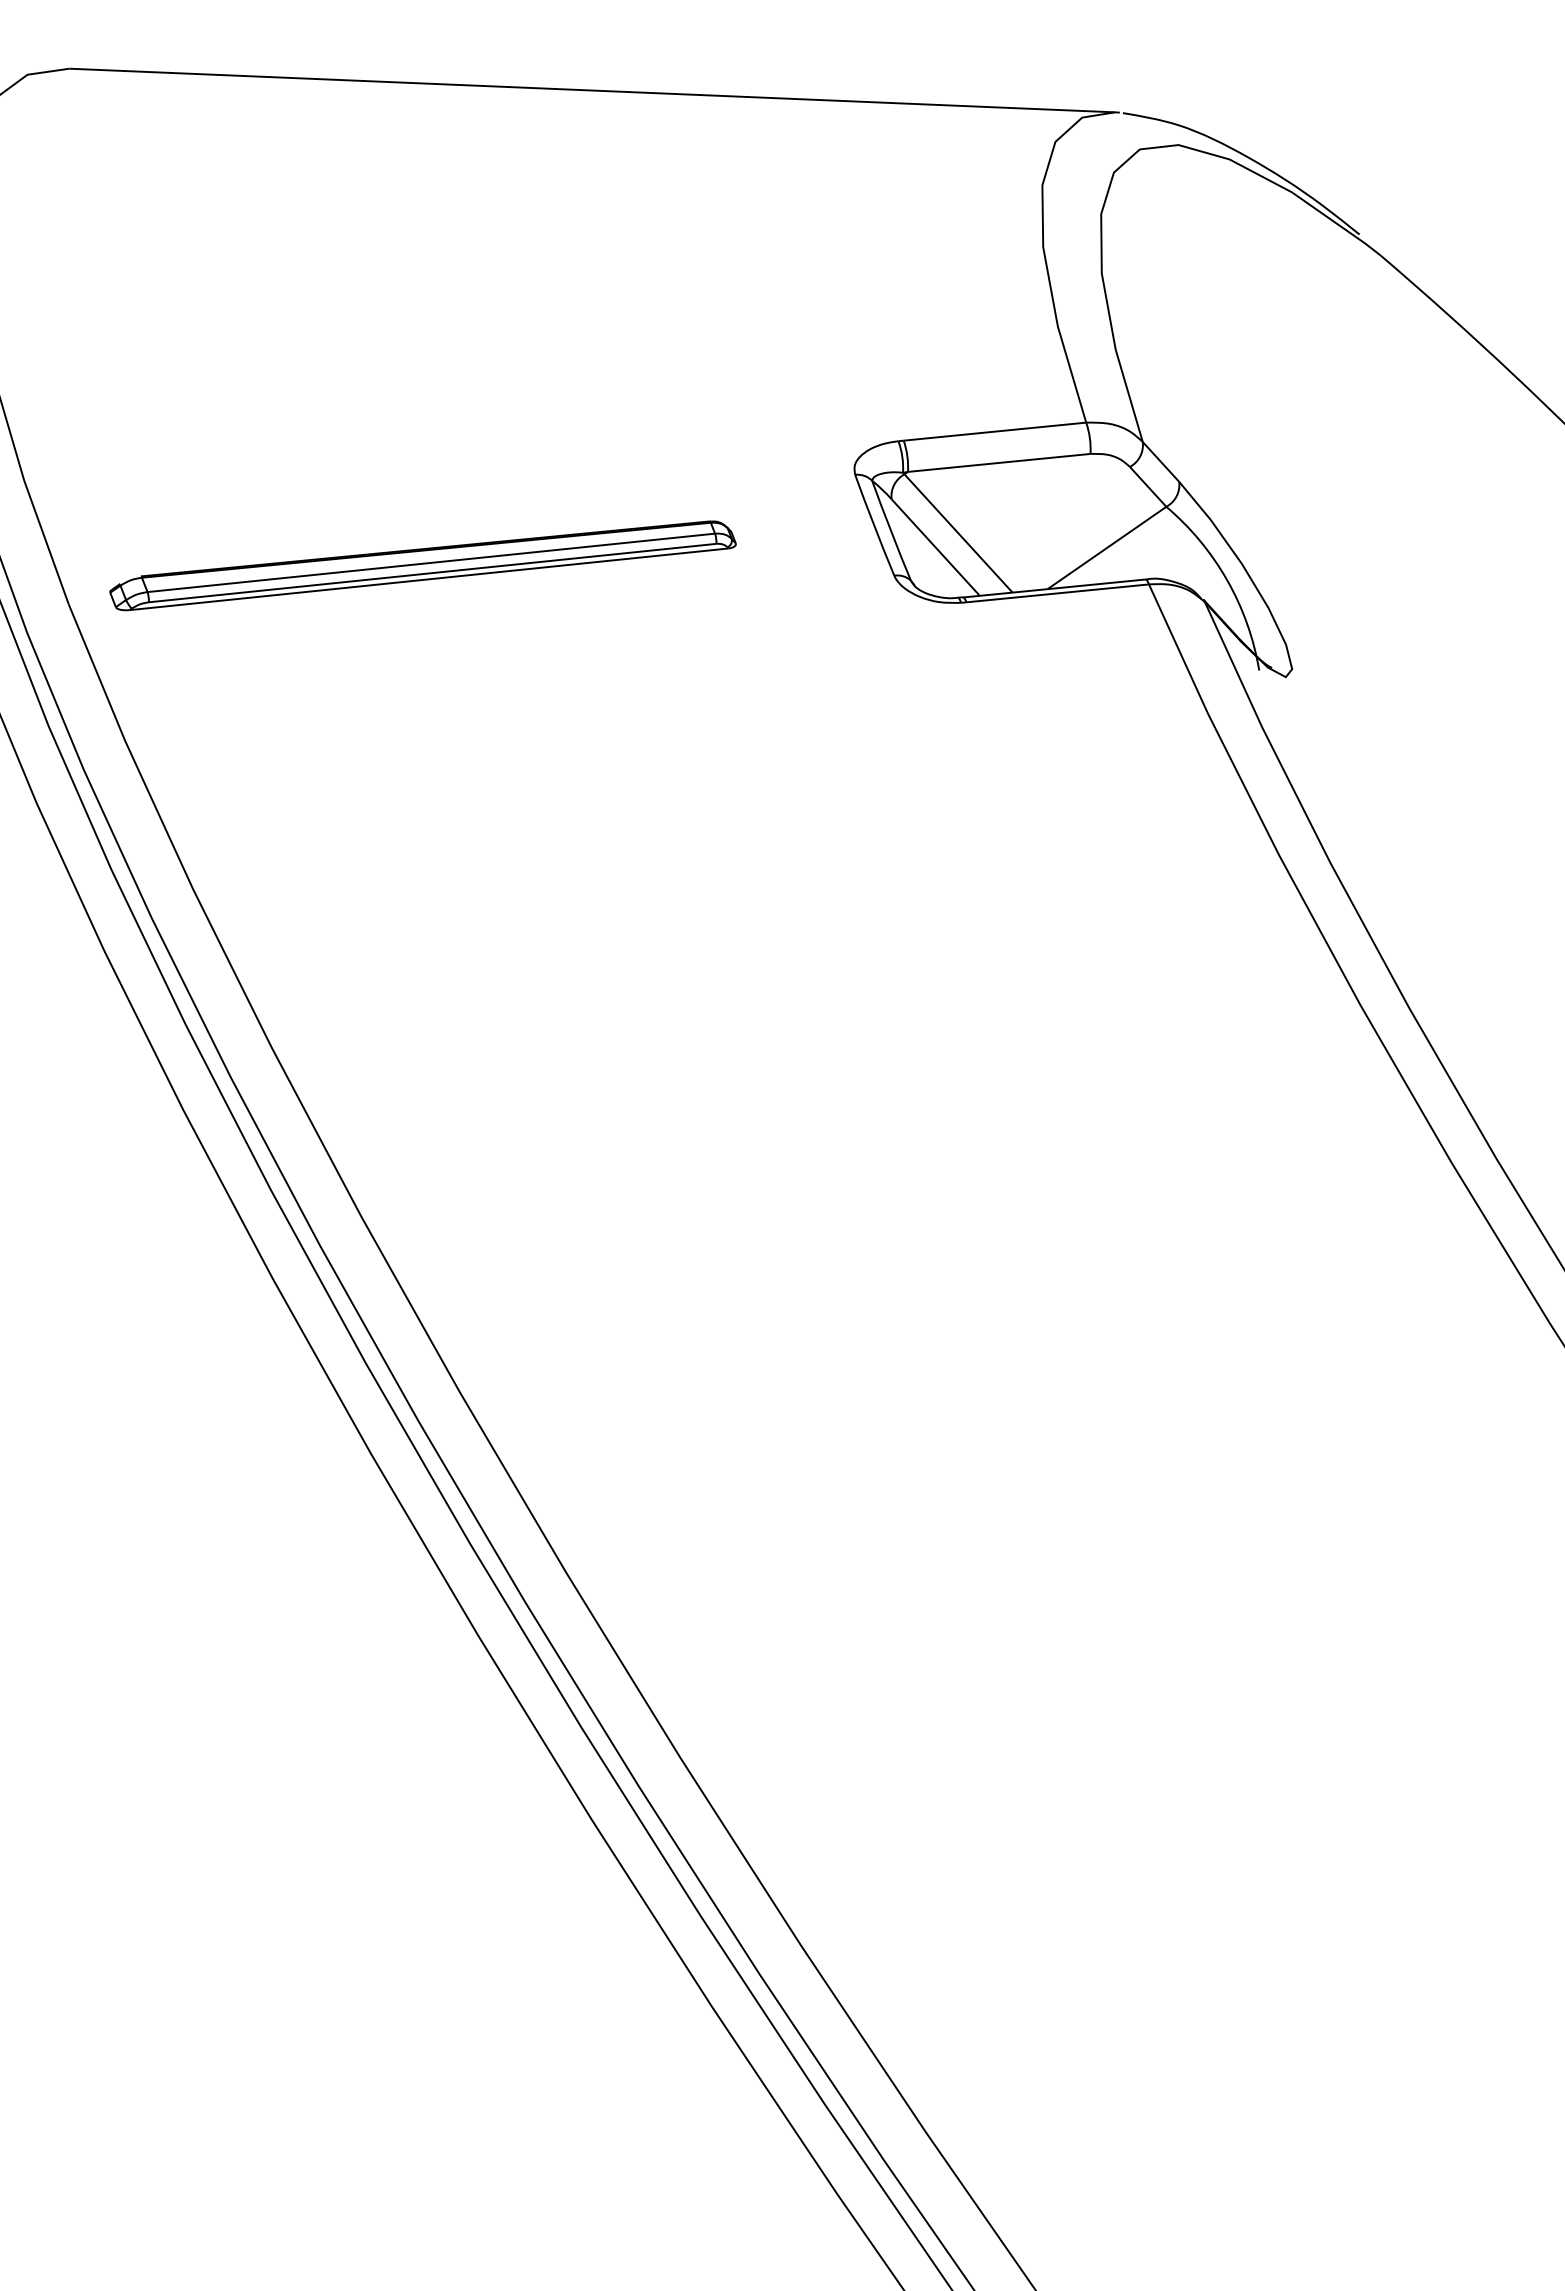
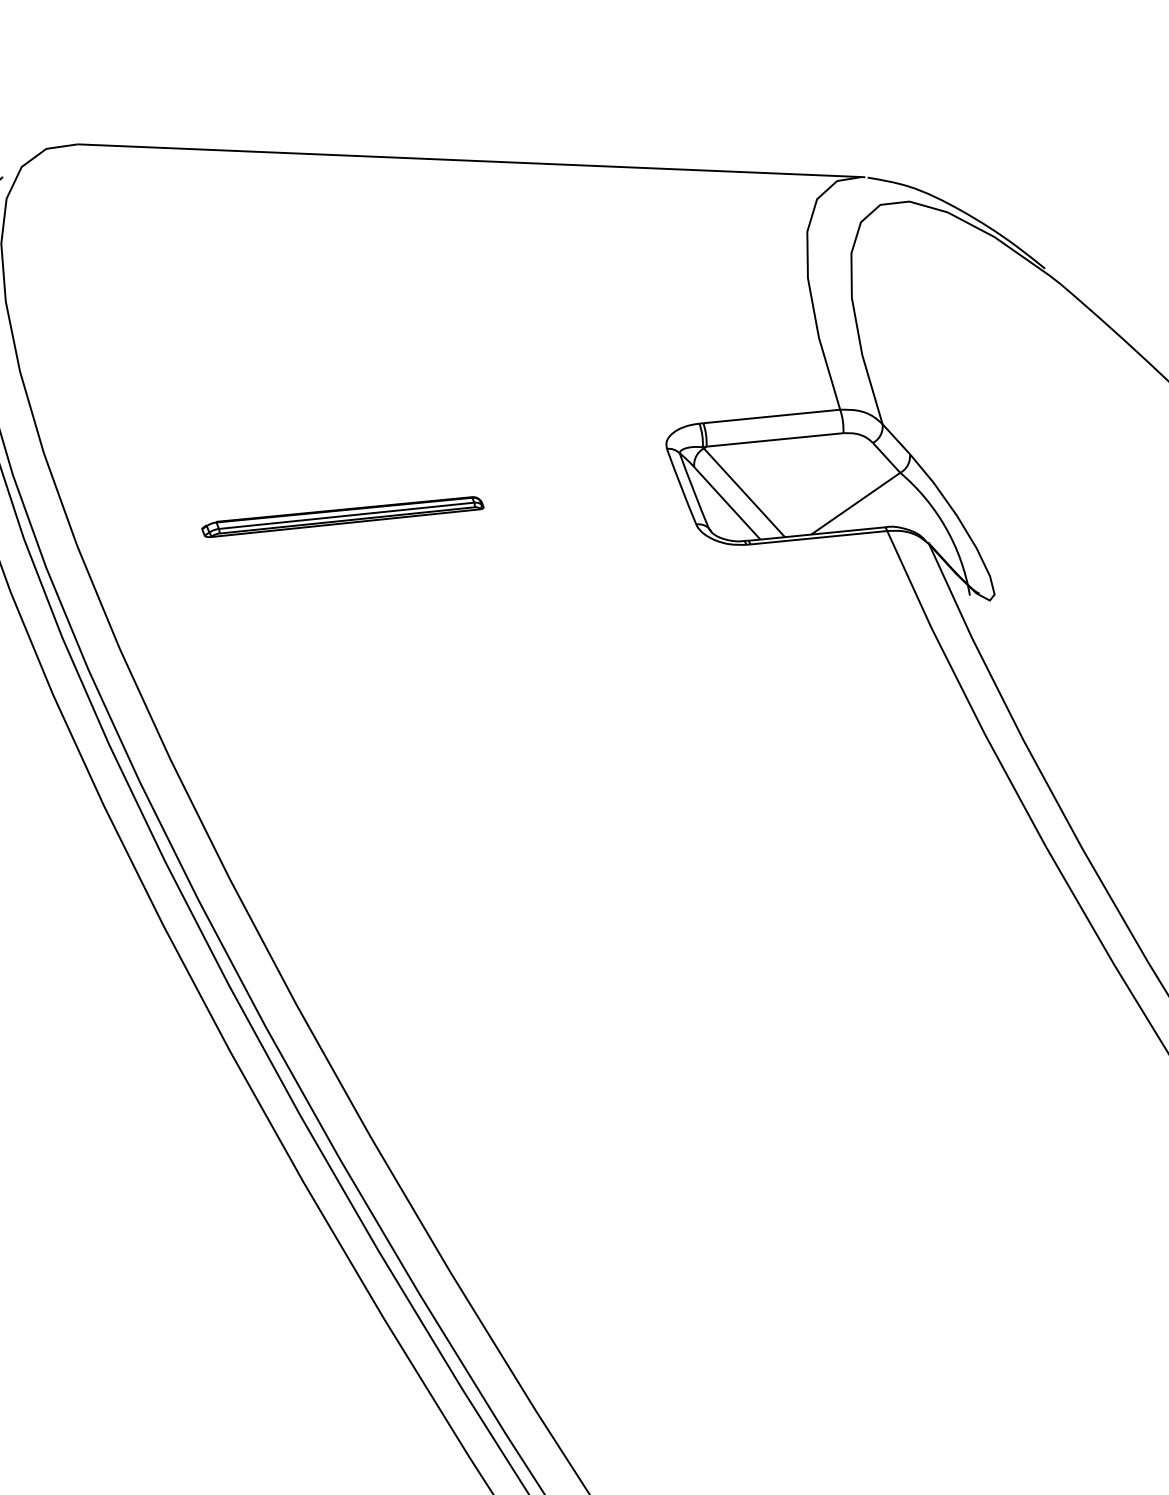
part: (422, 565) -> (342, 516), size x0.6

